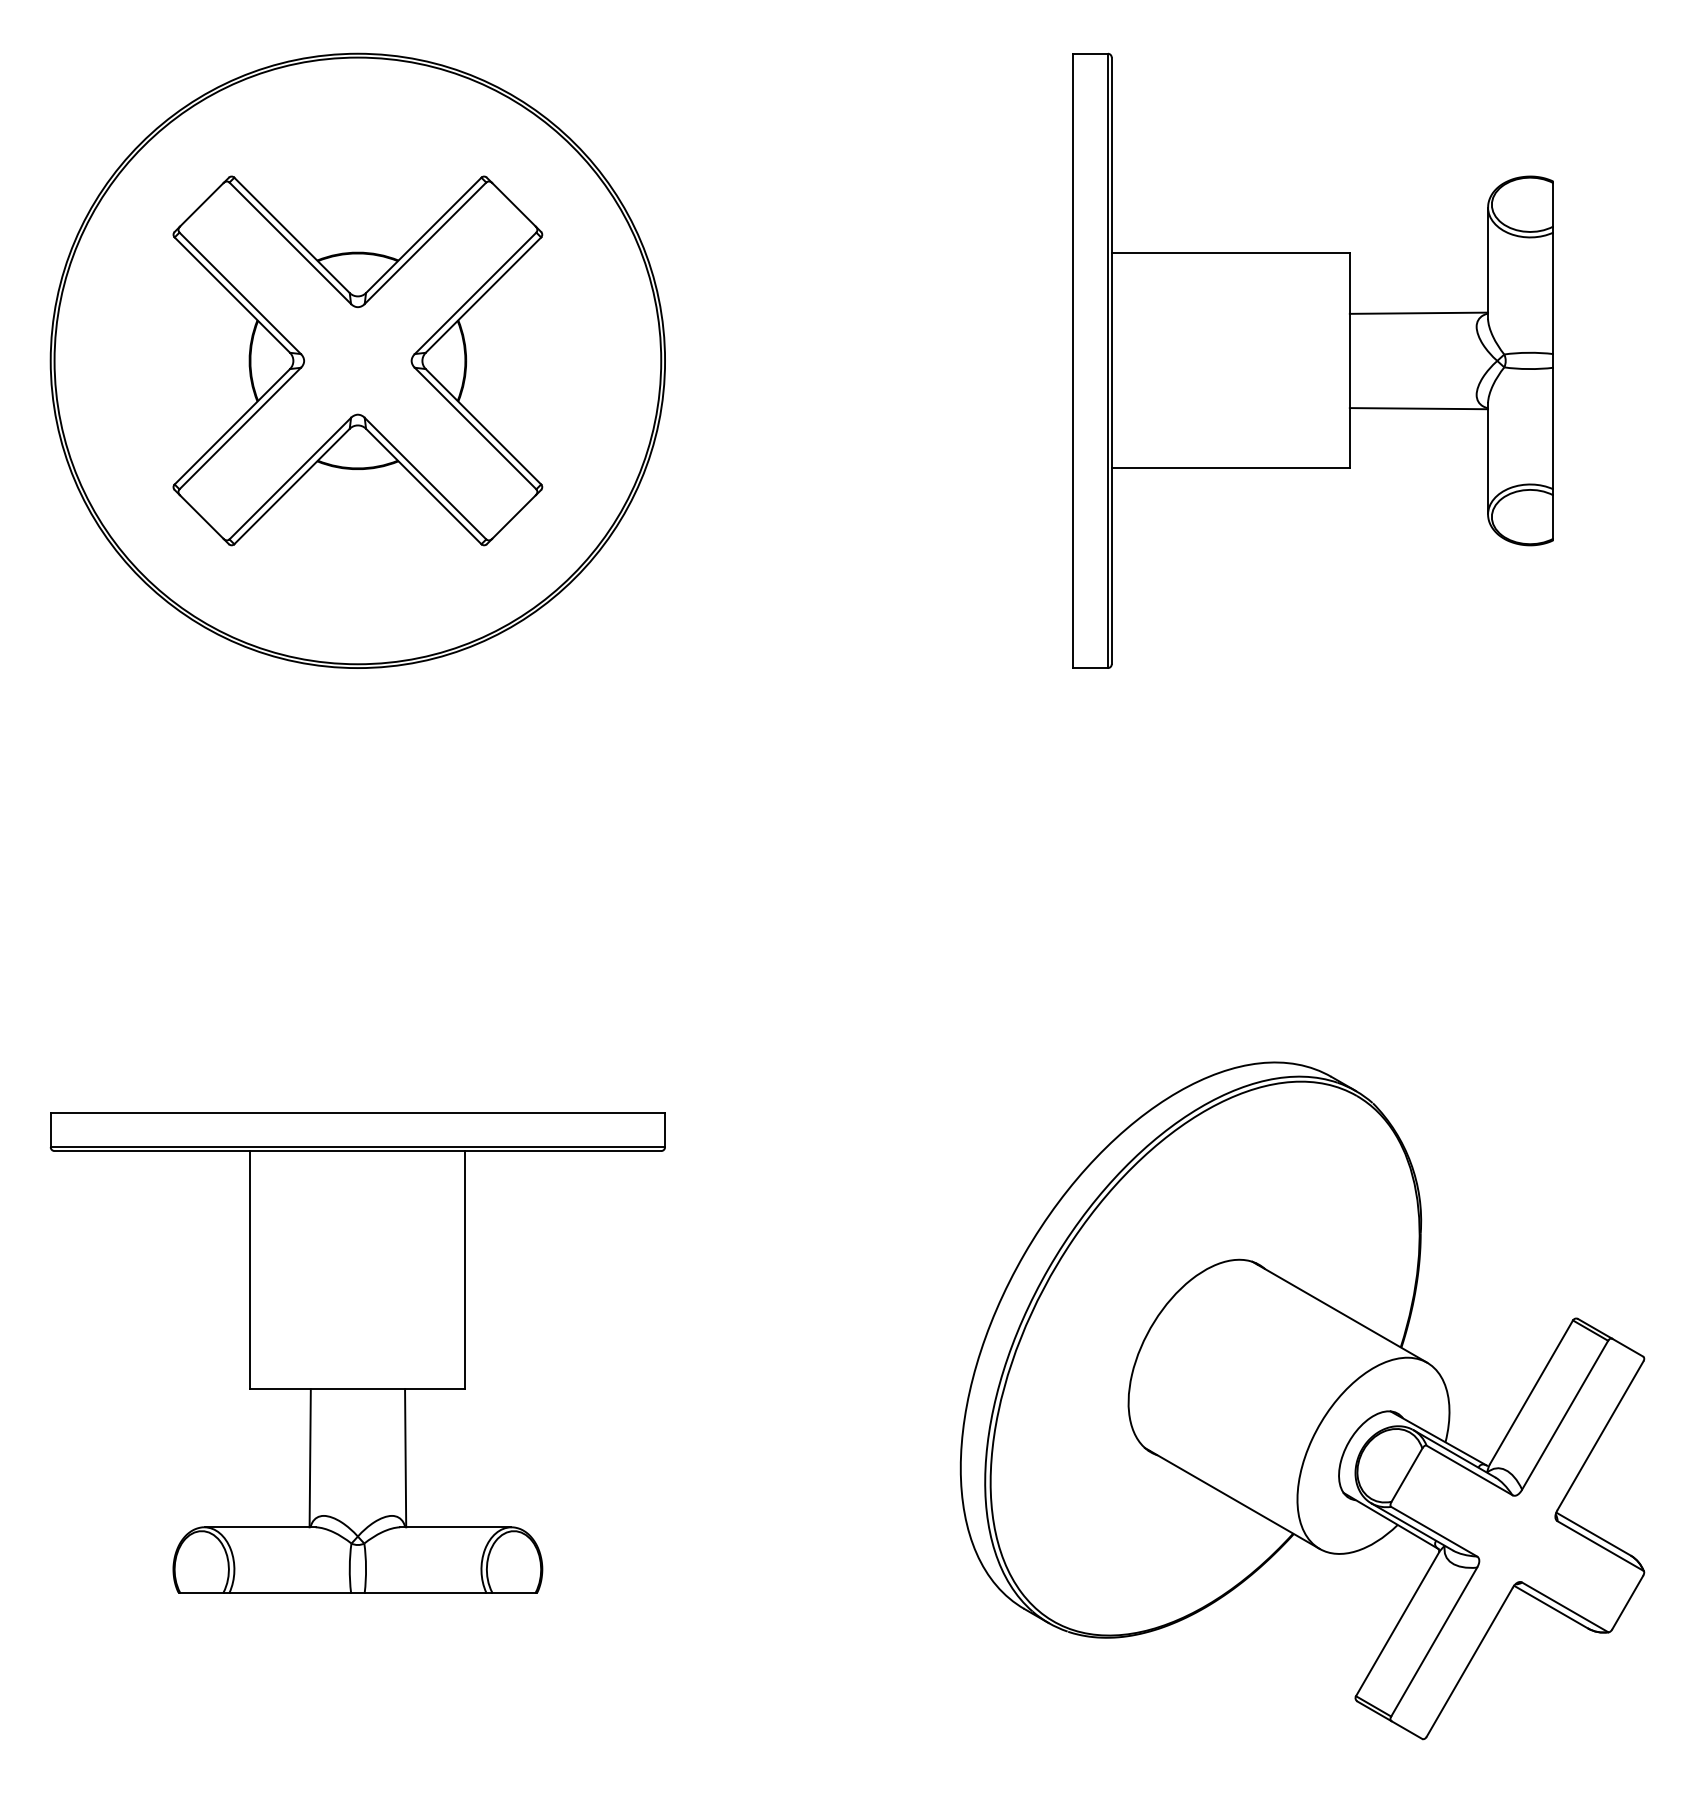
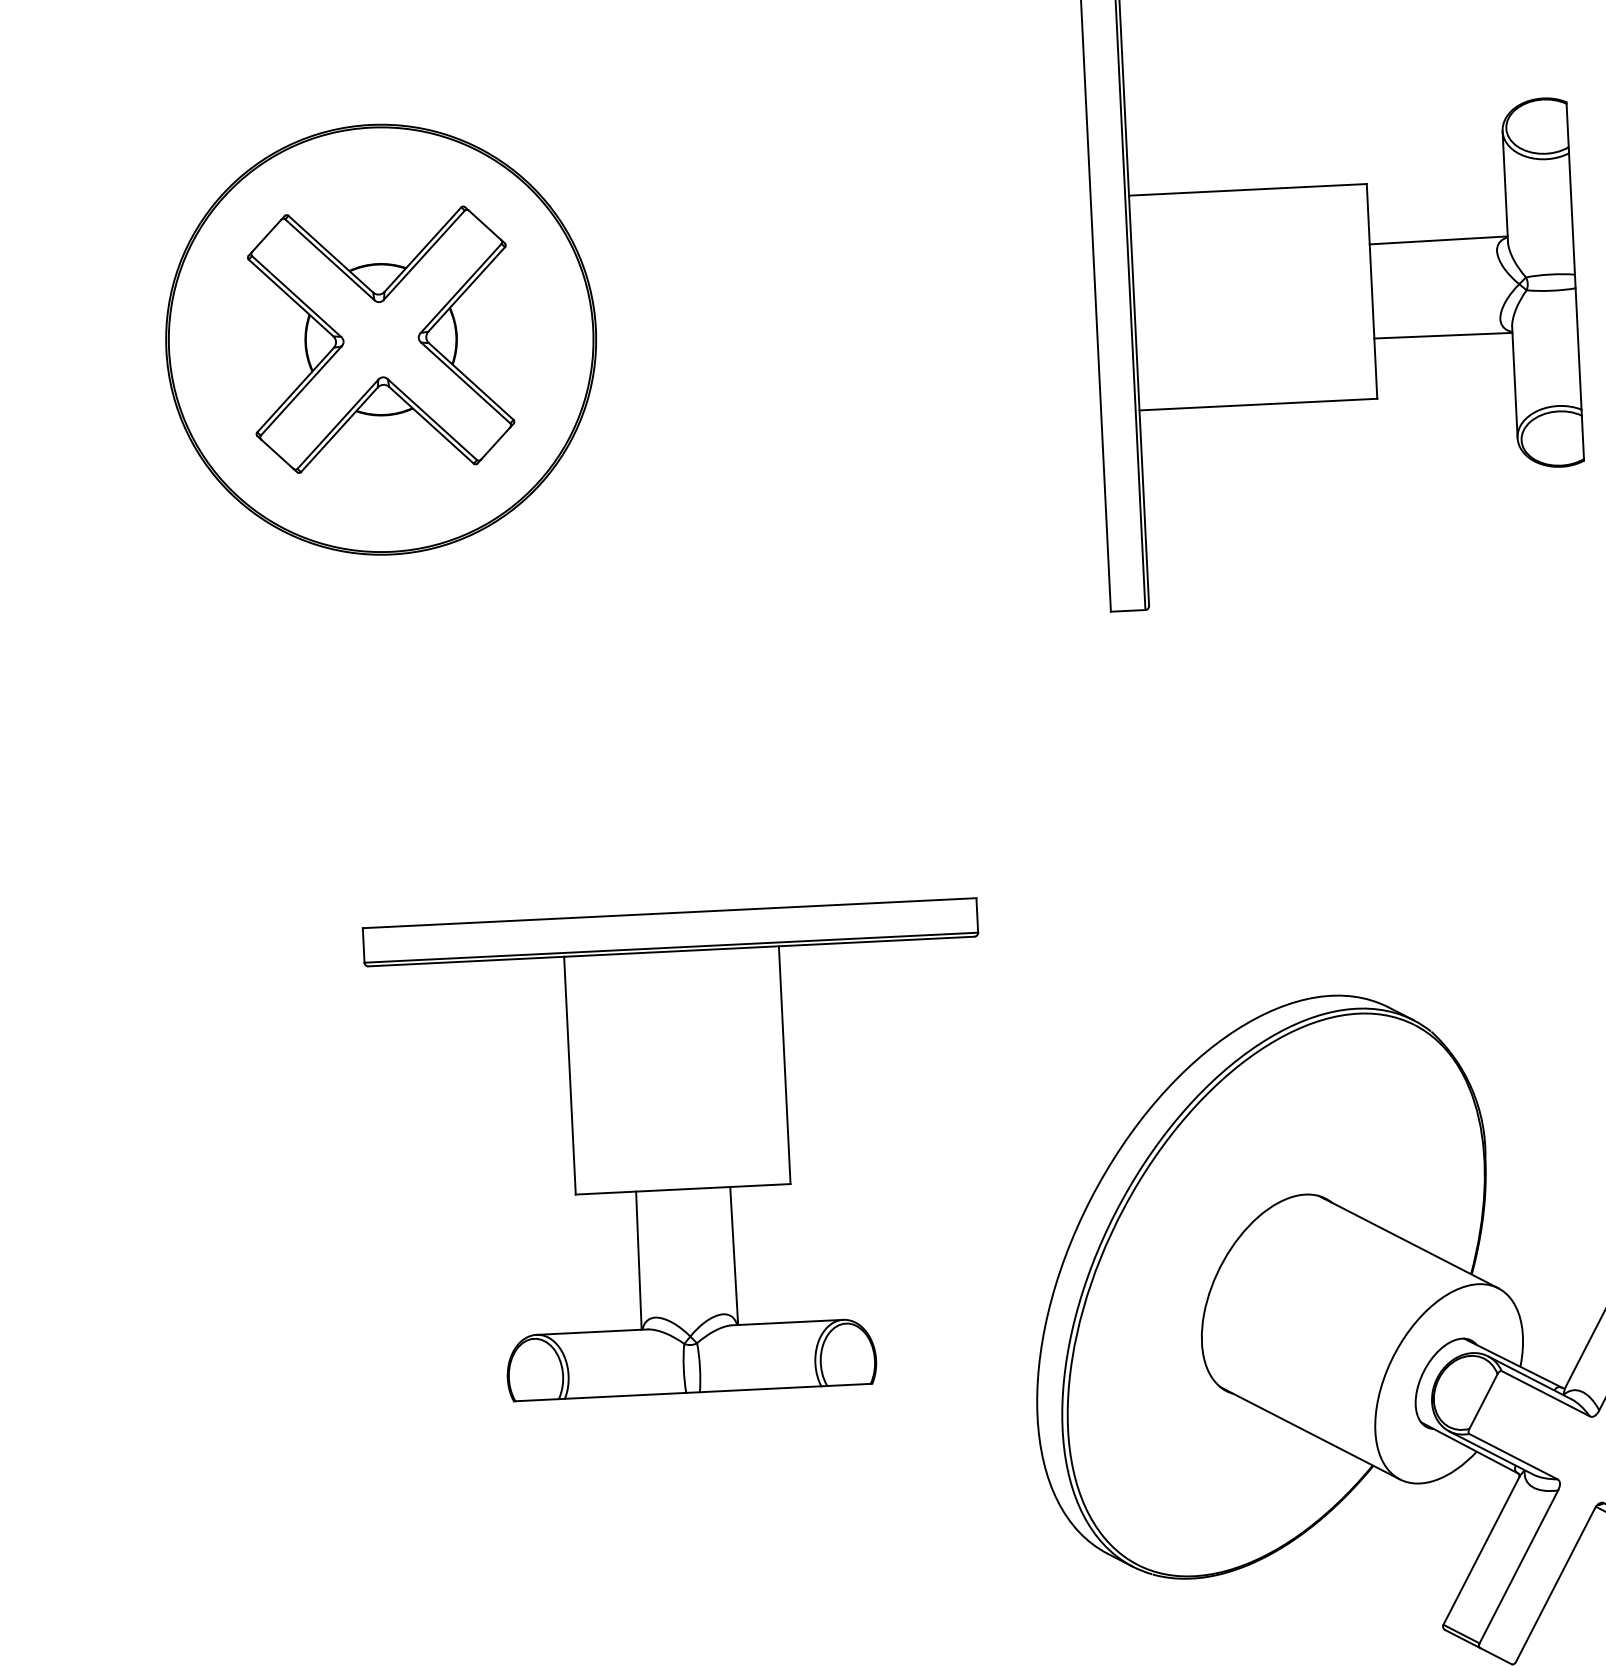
part: (357, 360) -> (380, 339), size x0.7
part: (357, 1352) -> (680, 1152), moved

